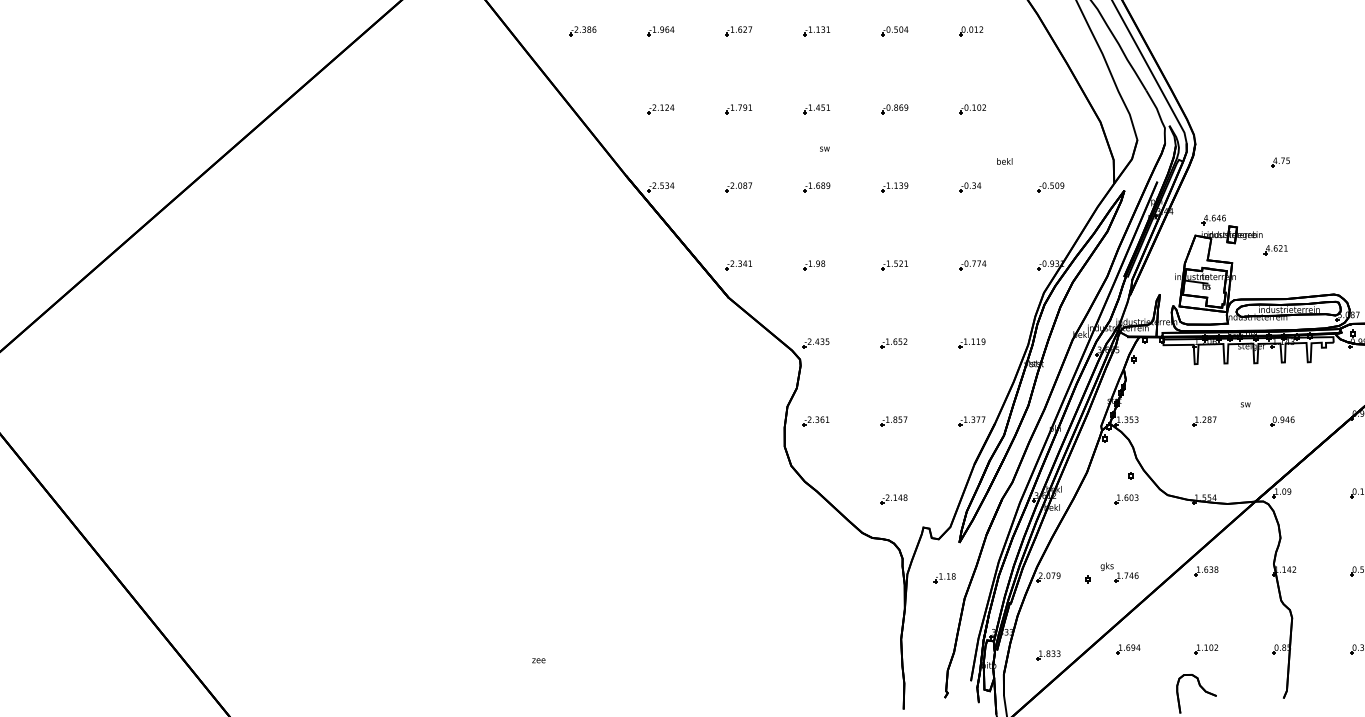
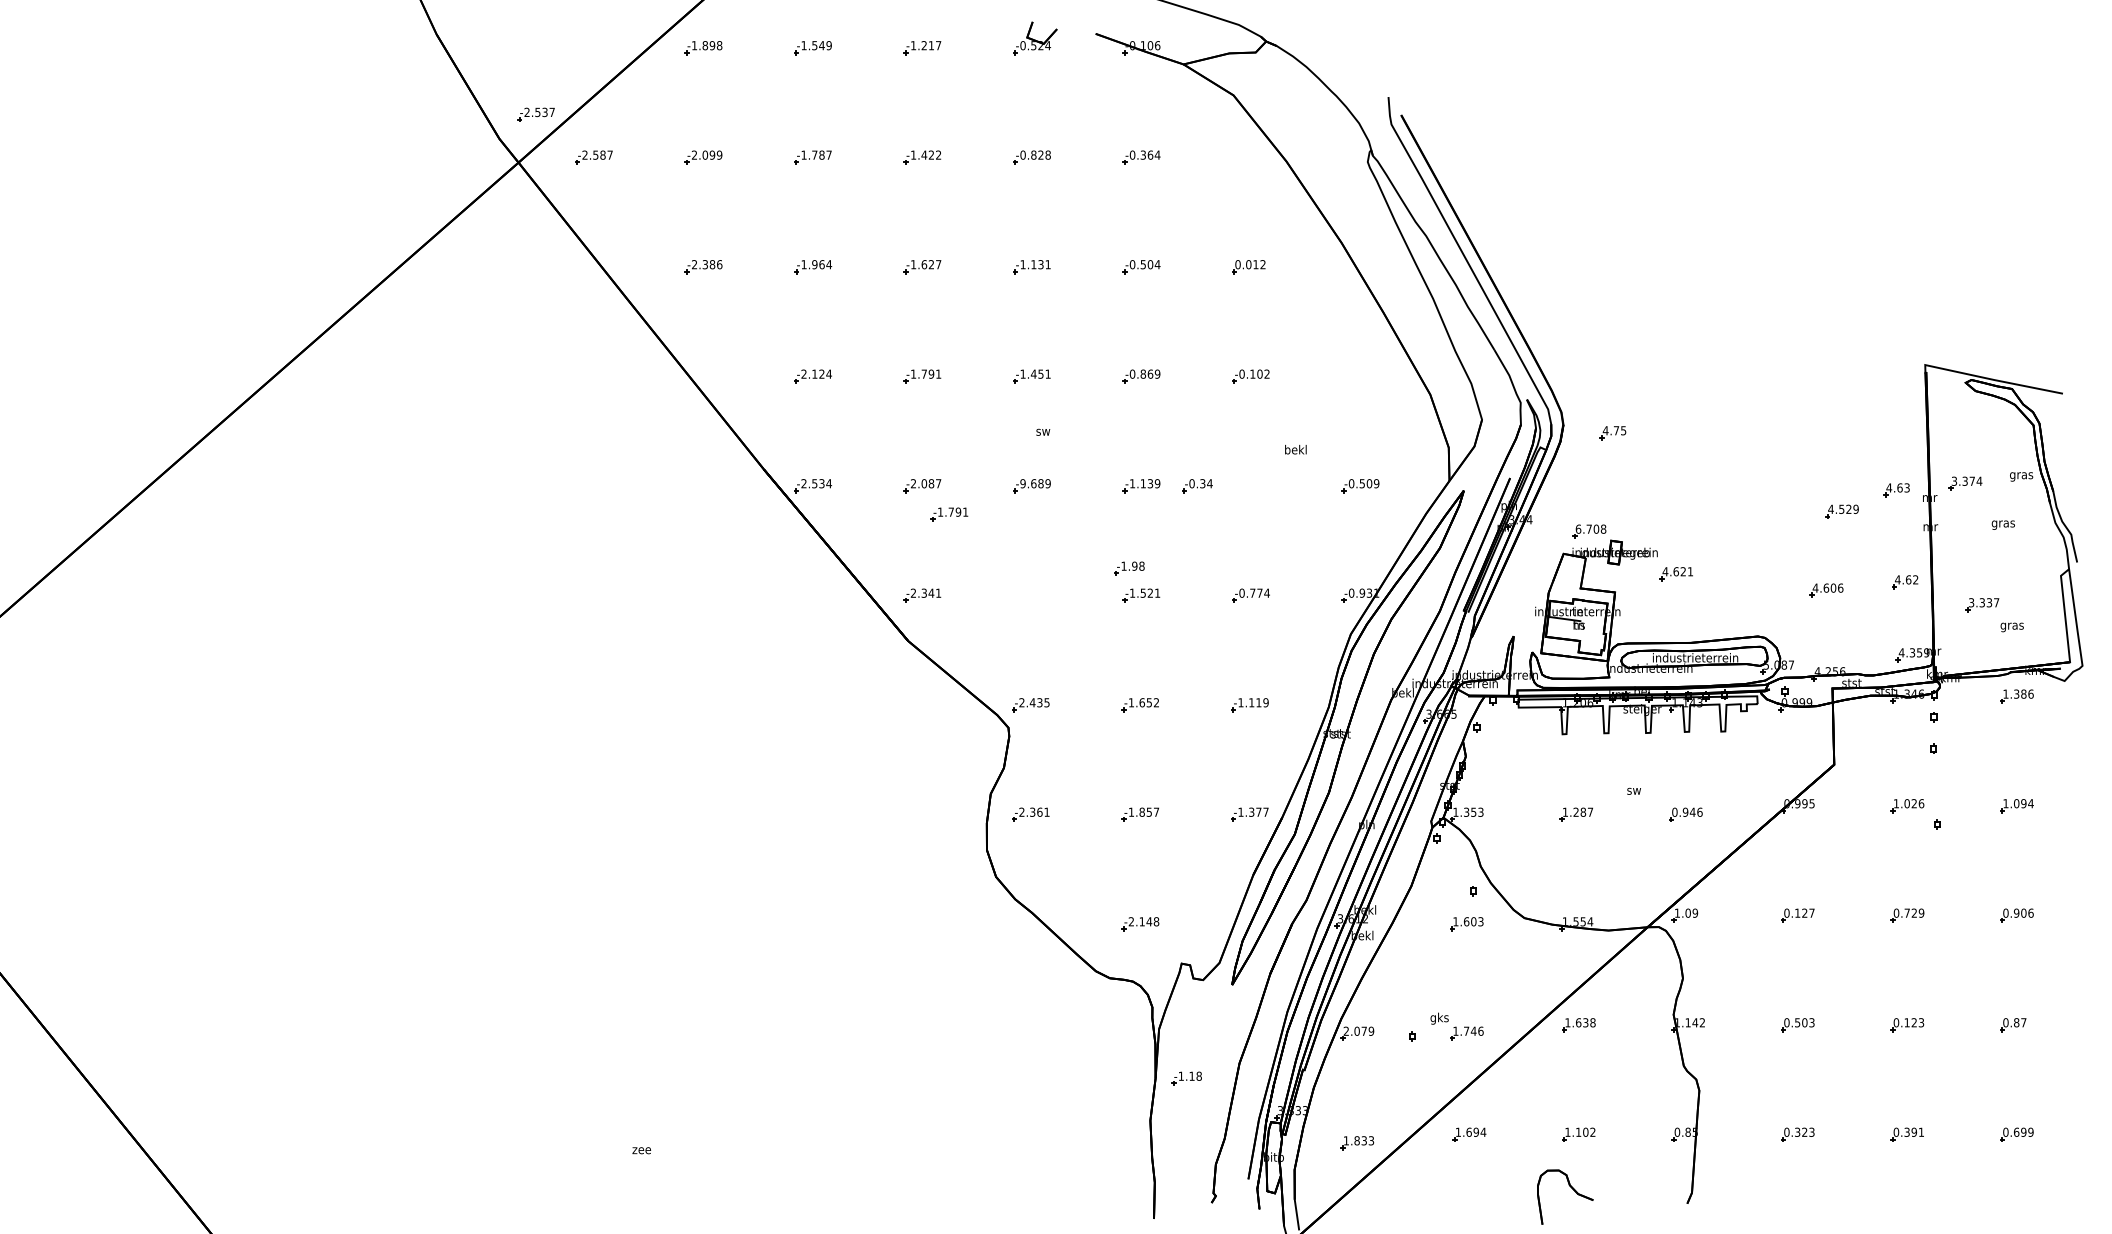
part: (1280, 162) -> (1612, 433), moved
text: (810, 185) -> (1022, 483), -1.689 -> -9.689
part: (970, 187) -> (1197, 486), moved
part: (758, 207) -> (949, 514), added
text: (1214, 217) -> (1590, 528), 4.646 -> 6.708
part: (814, 265) -> (1129, 568), moved
part: (944, 578) -> (1186, 1078), moved

